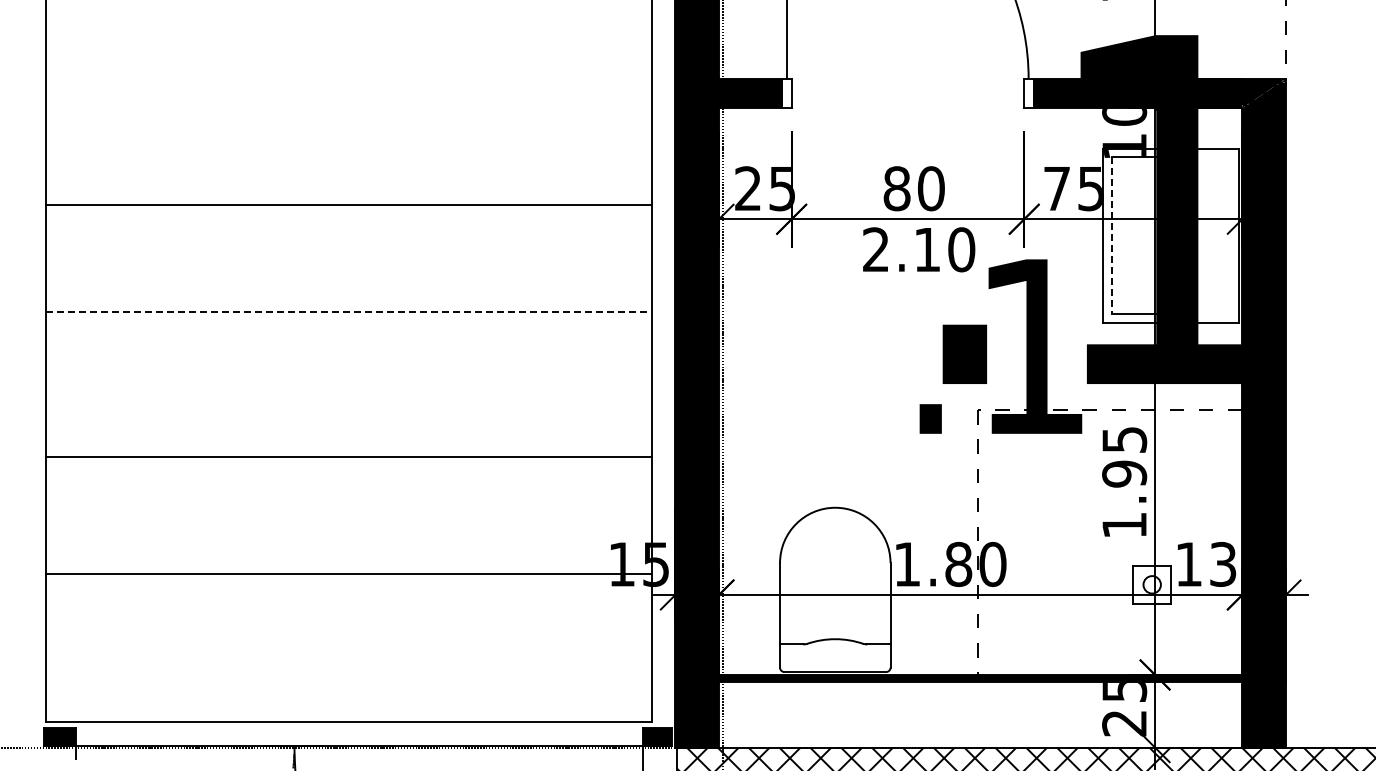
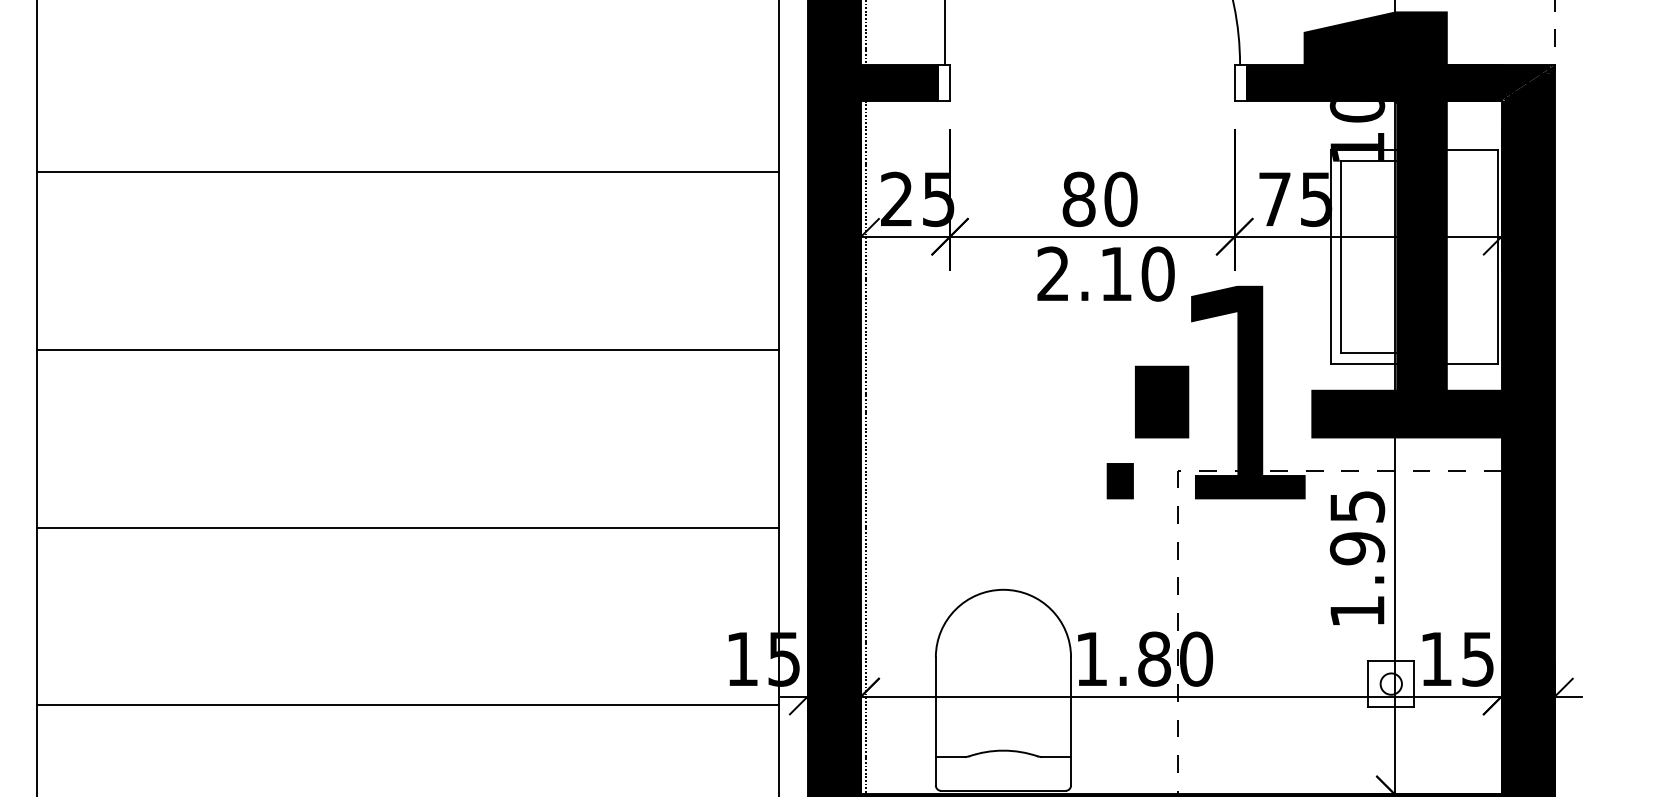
line: (348, 205) -> (407, 172), moved
line: (1111, 235) -> (1341, 256), dashed -> solid
line: (349, 311) -> (408, 349), dashed -> solid
text: (1223, 563) -> (1478, 658), 13 -> 15
line: (348, 574) -> (407, 705), moved

